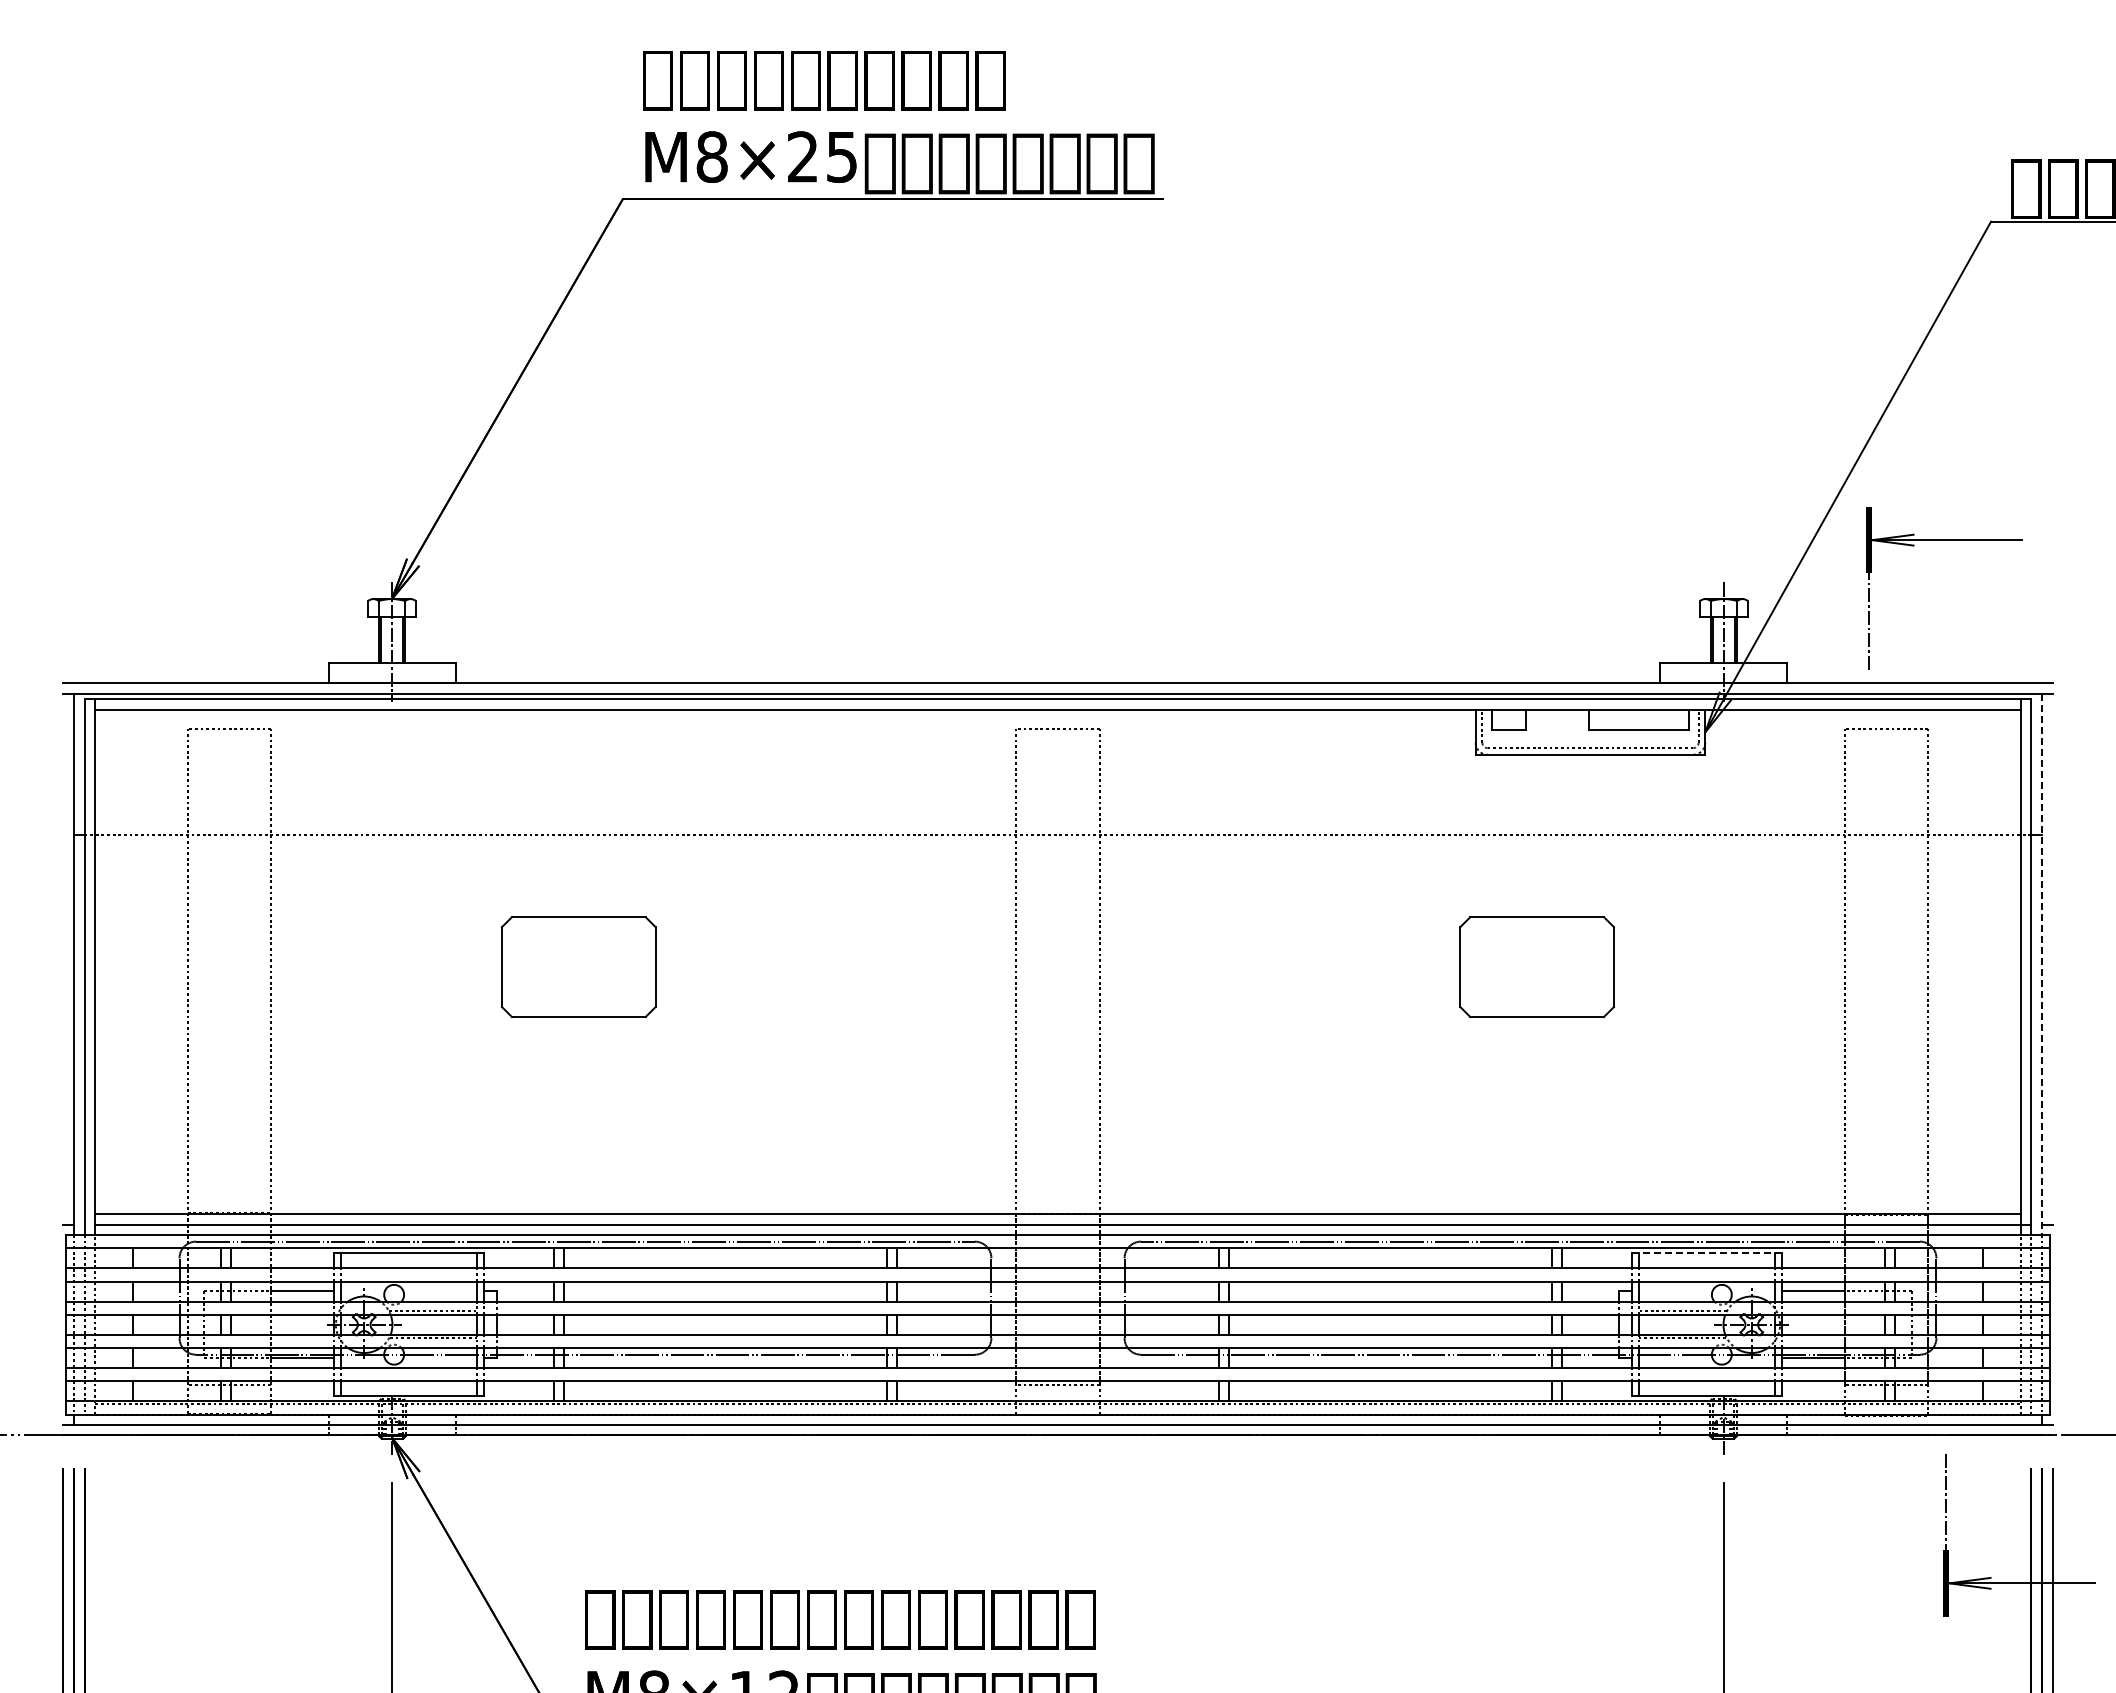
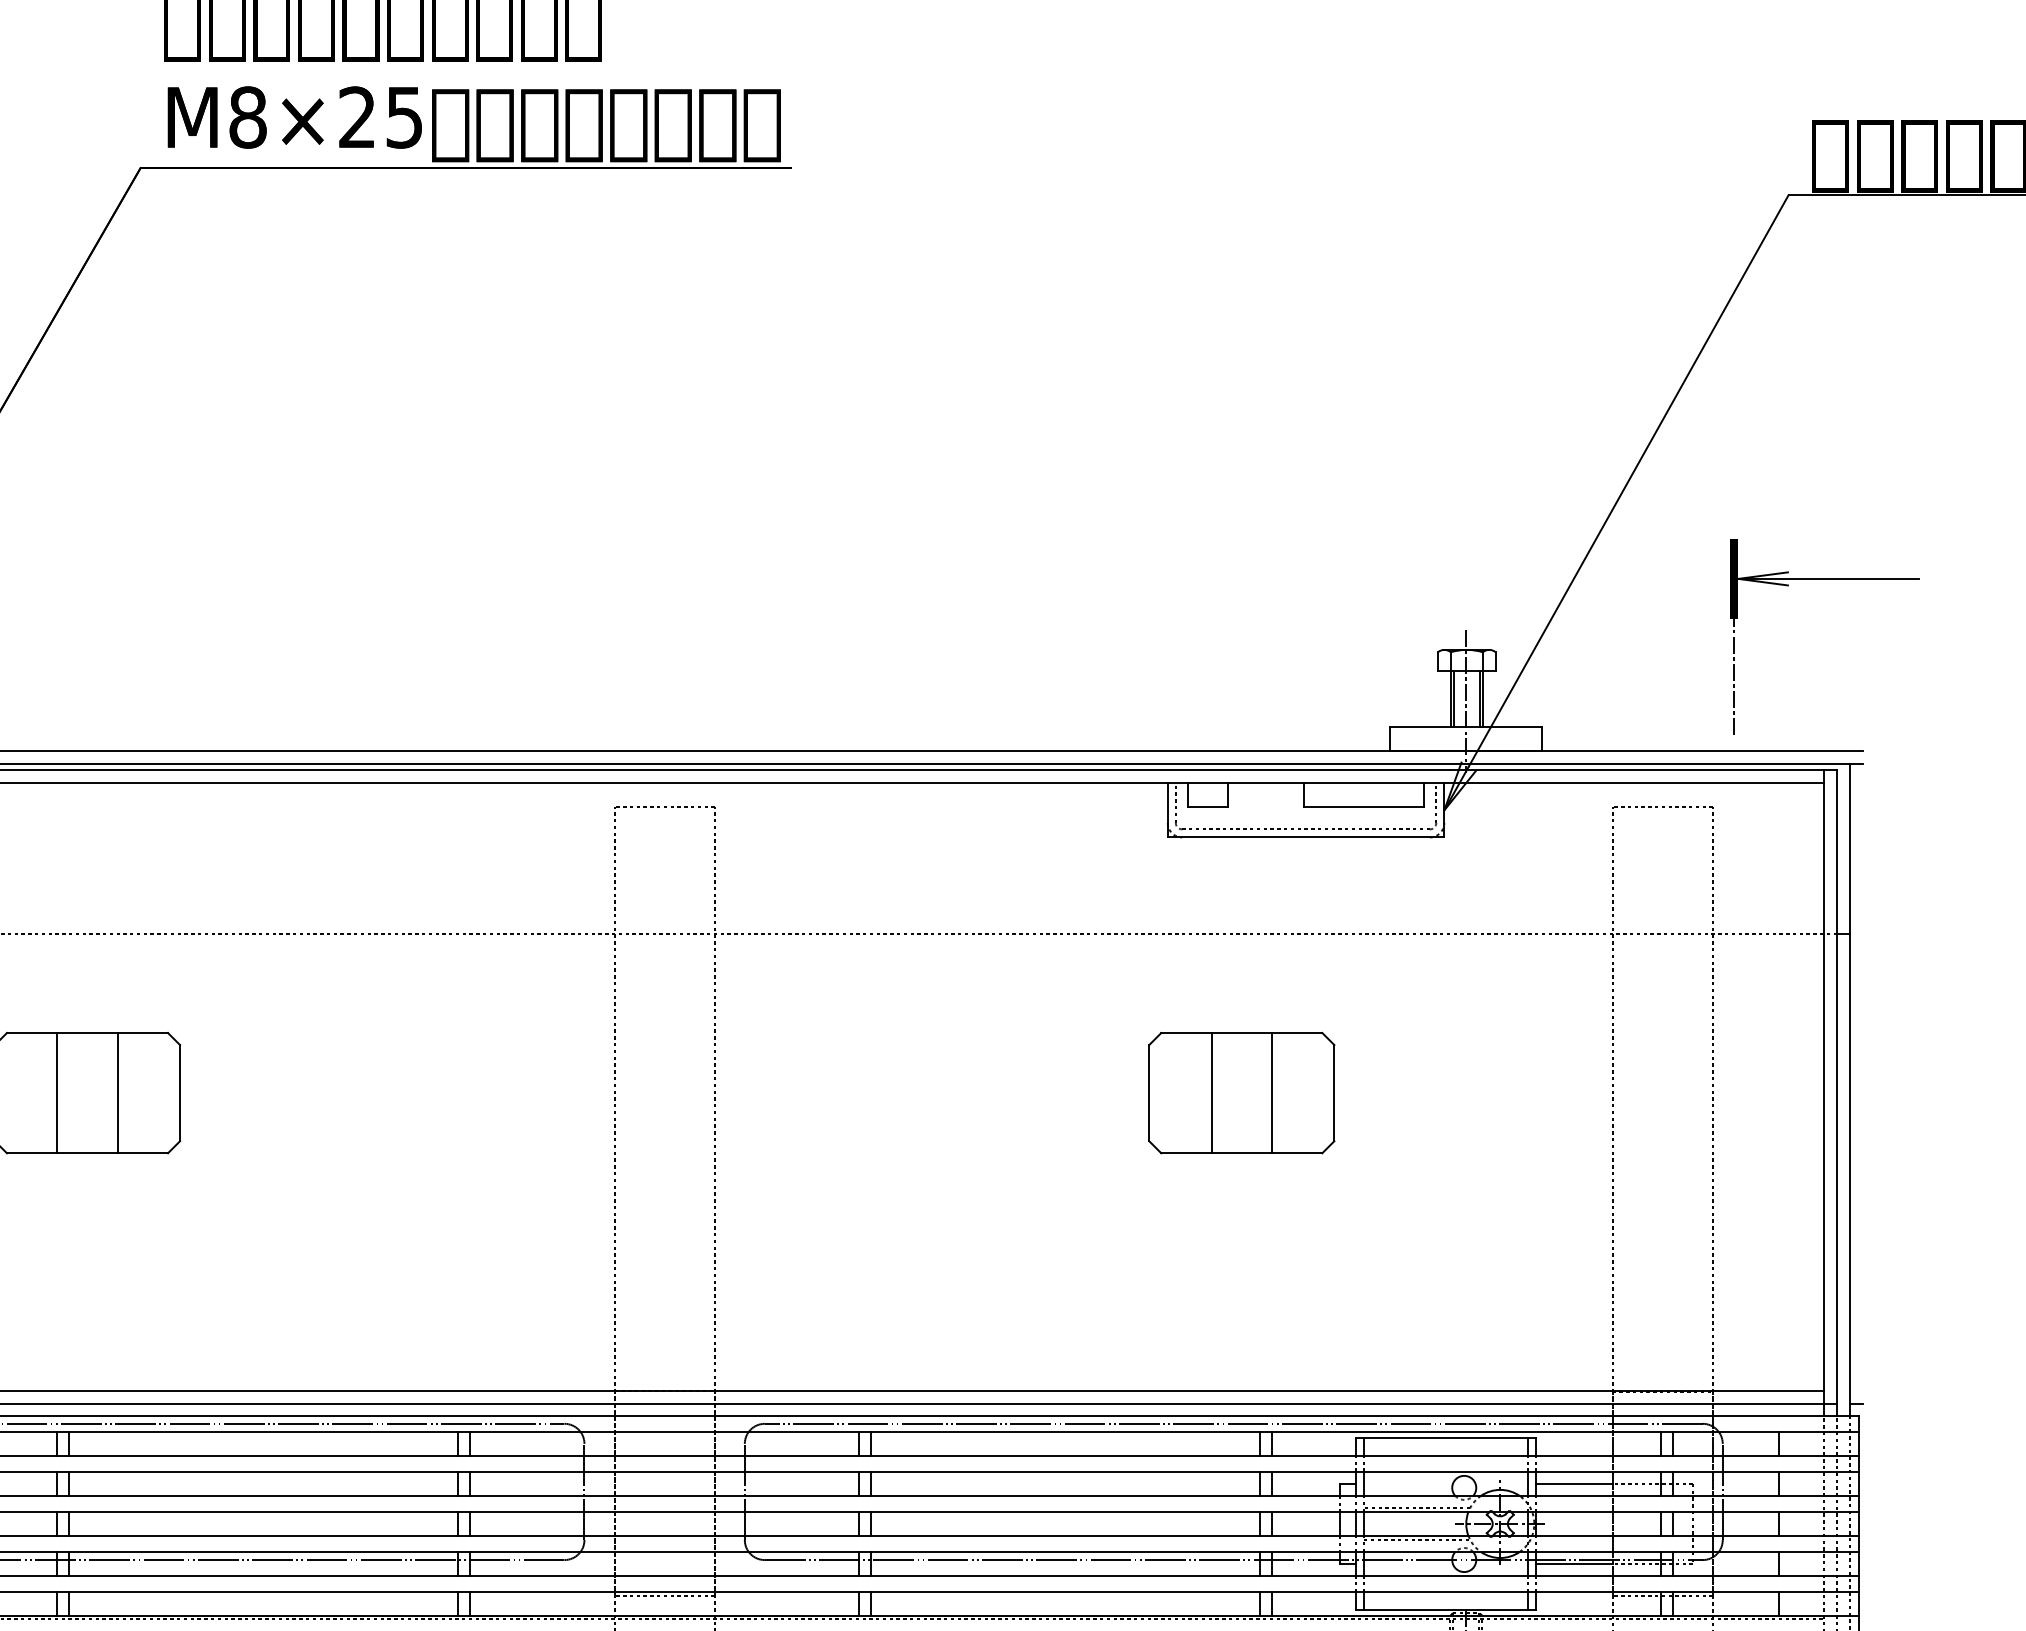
part: (1944, 540) -> (1825, 579), moved
line: (2042, 964) -> (1850, 1090), dashed -> solid
line: (553, 967) -> (56, 1093), added
line: (603, 967) -> (117, 1093), added
line: (1512, 967) -> (1212, 1093), added
line: (1562, 967) -> (1272, 1093), added
line: (1706, 1253) -> (1445, 1438), dashed -> solid

